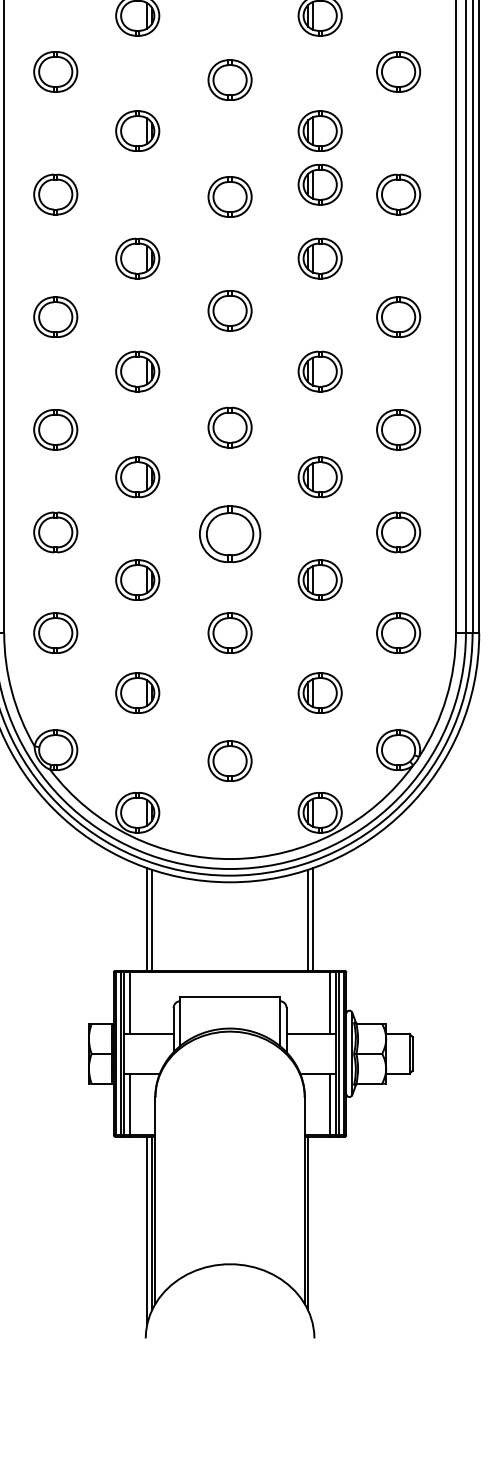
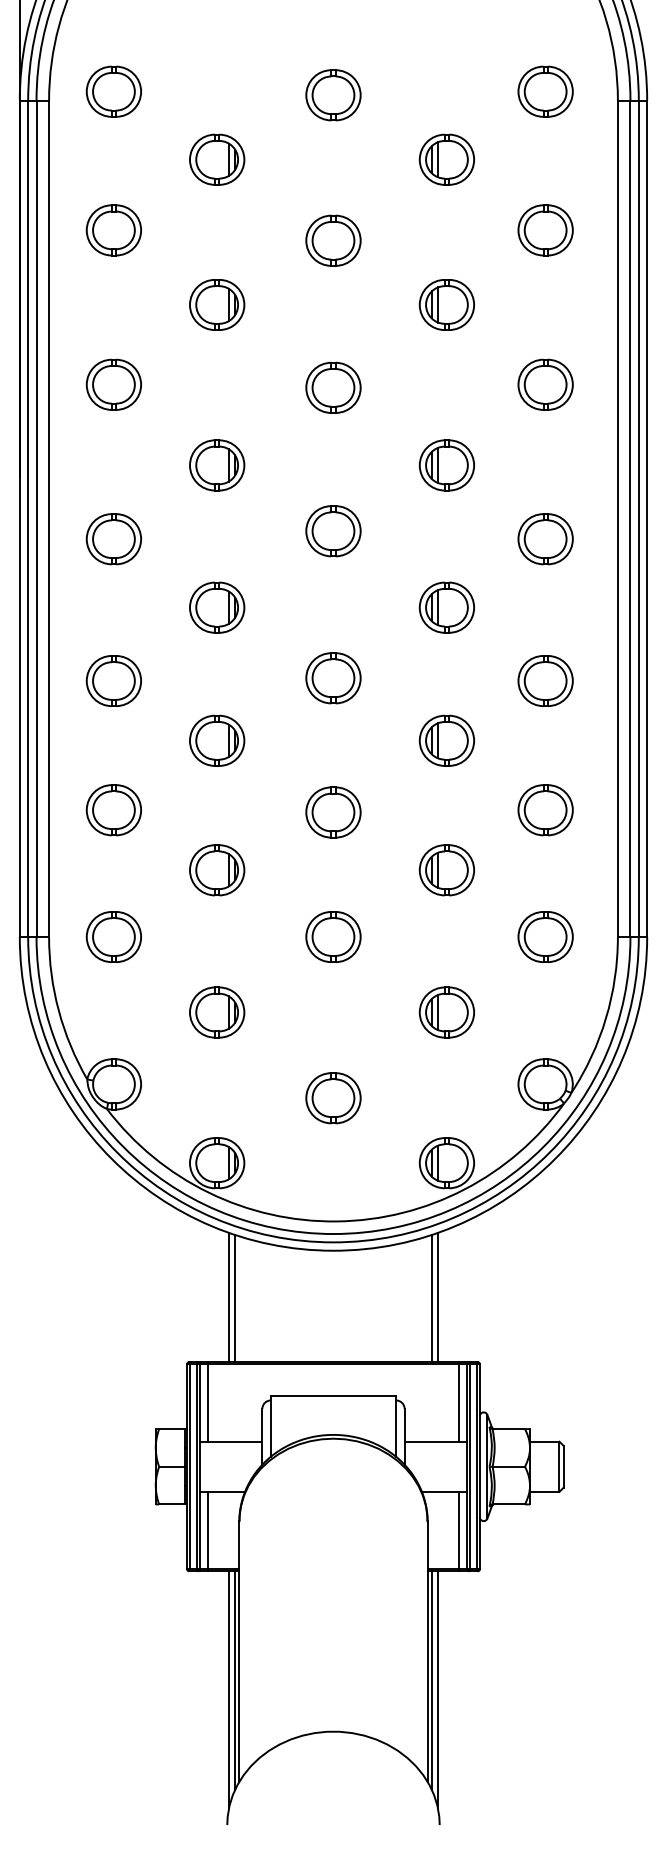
part: (319, 184) -> (446, 372), removed
part: (230, 534) -> (333, 812), size x0.71
line: (313, 1230) -> (438, 1689), added

